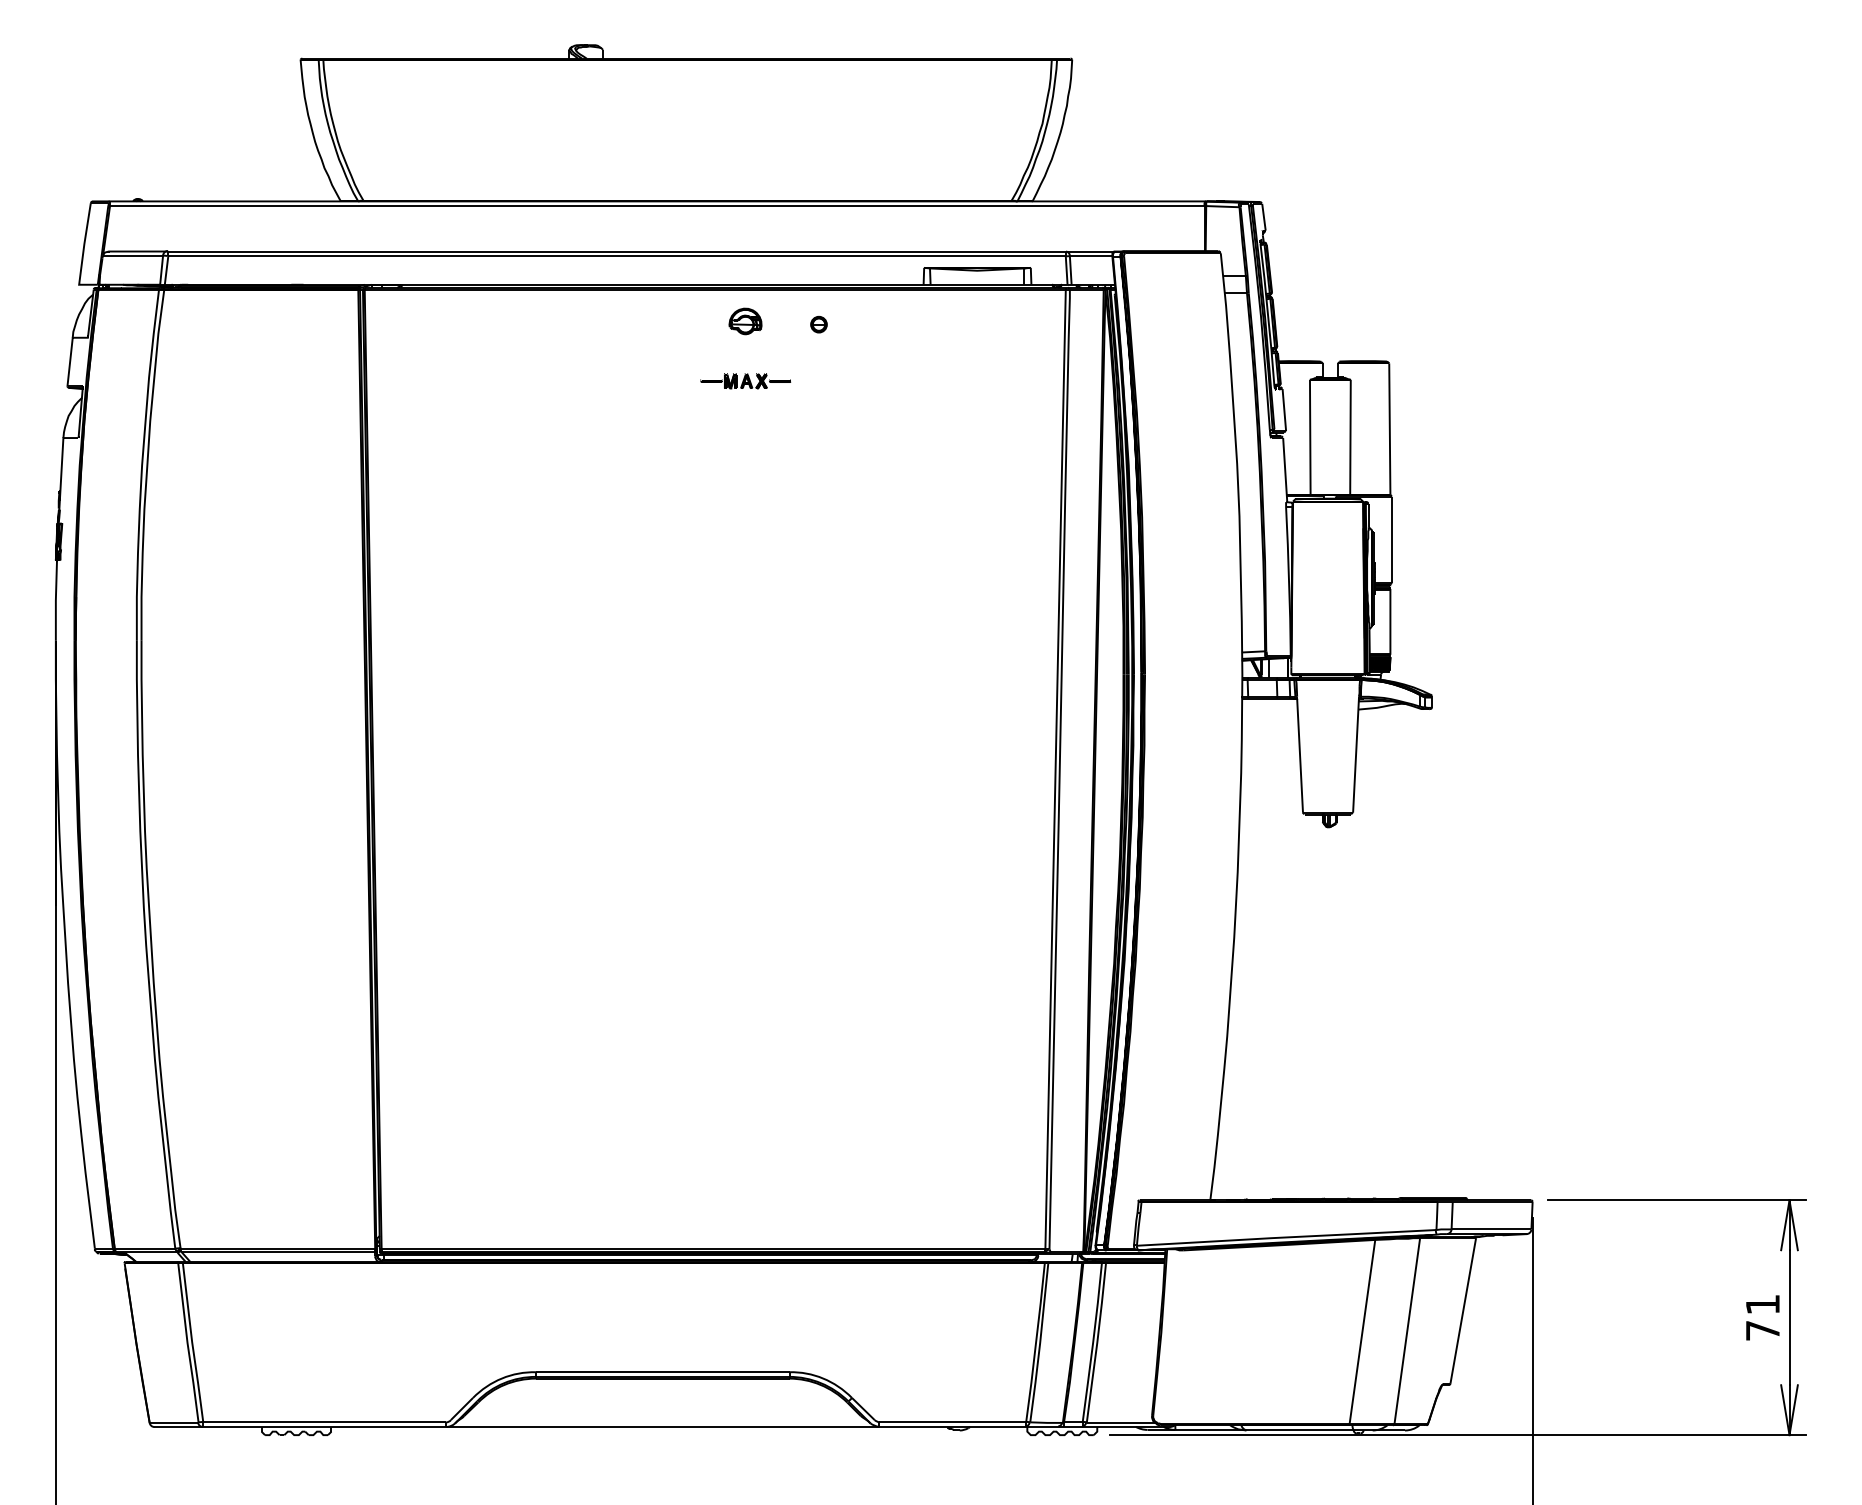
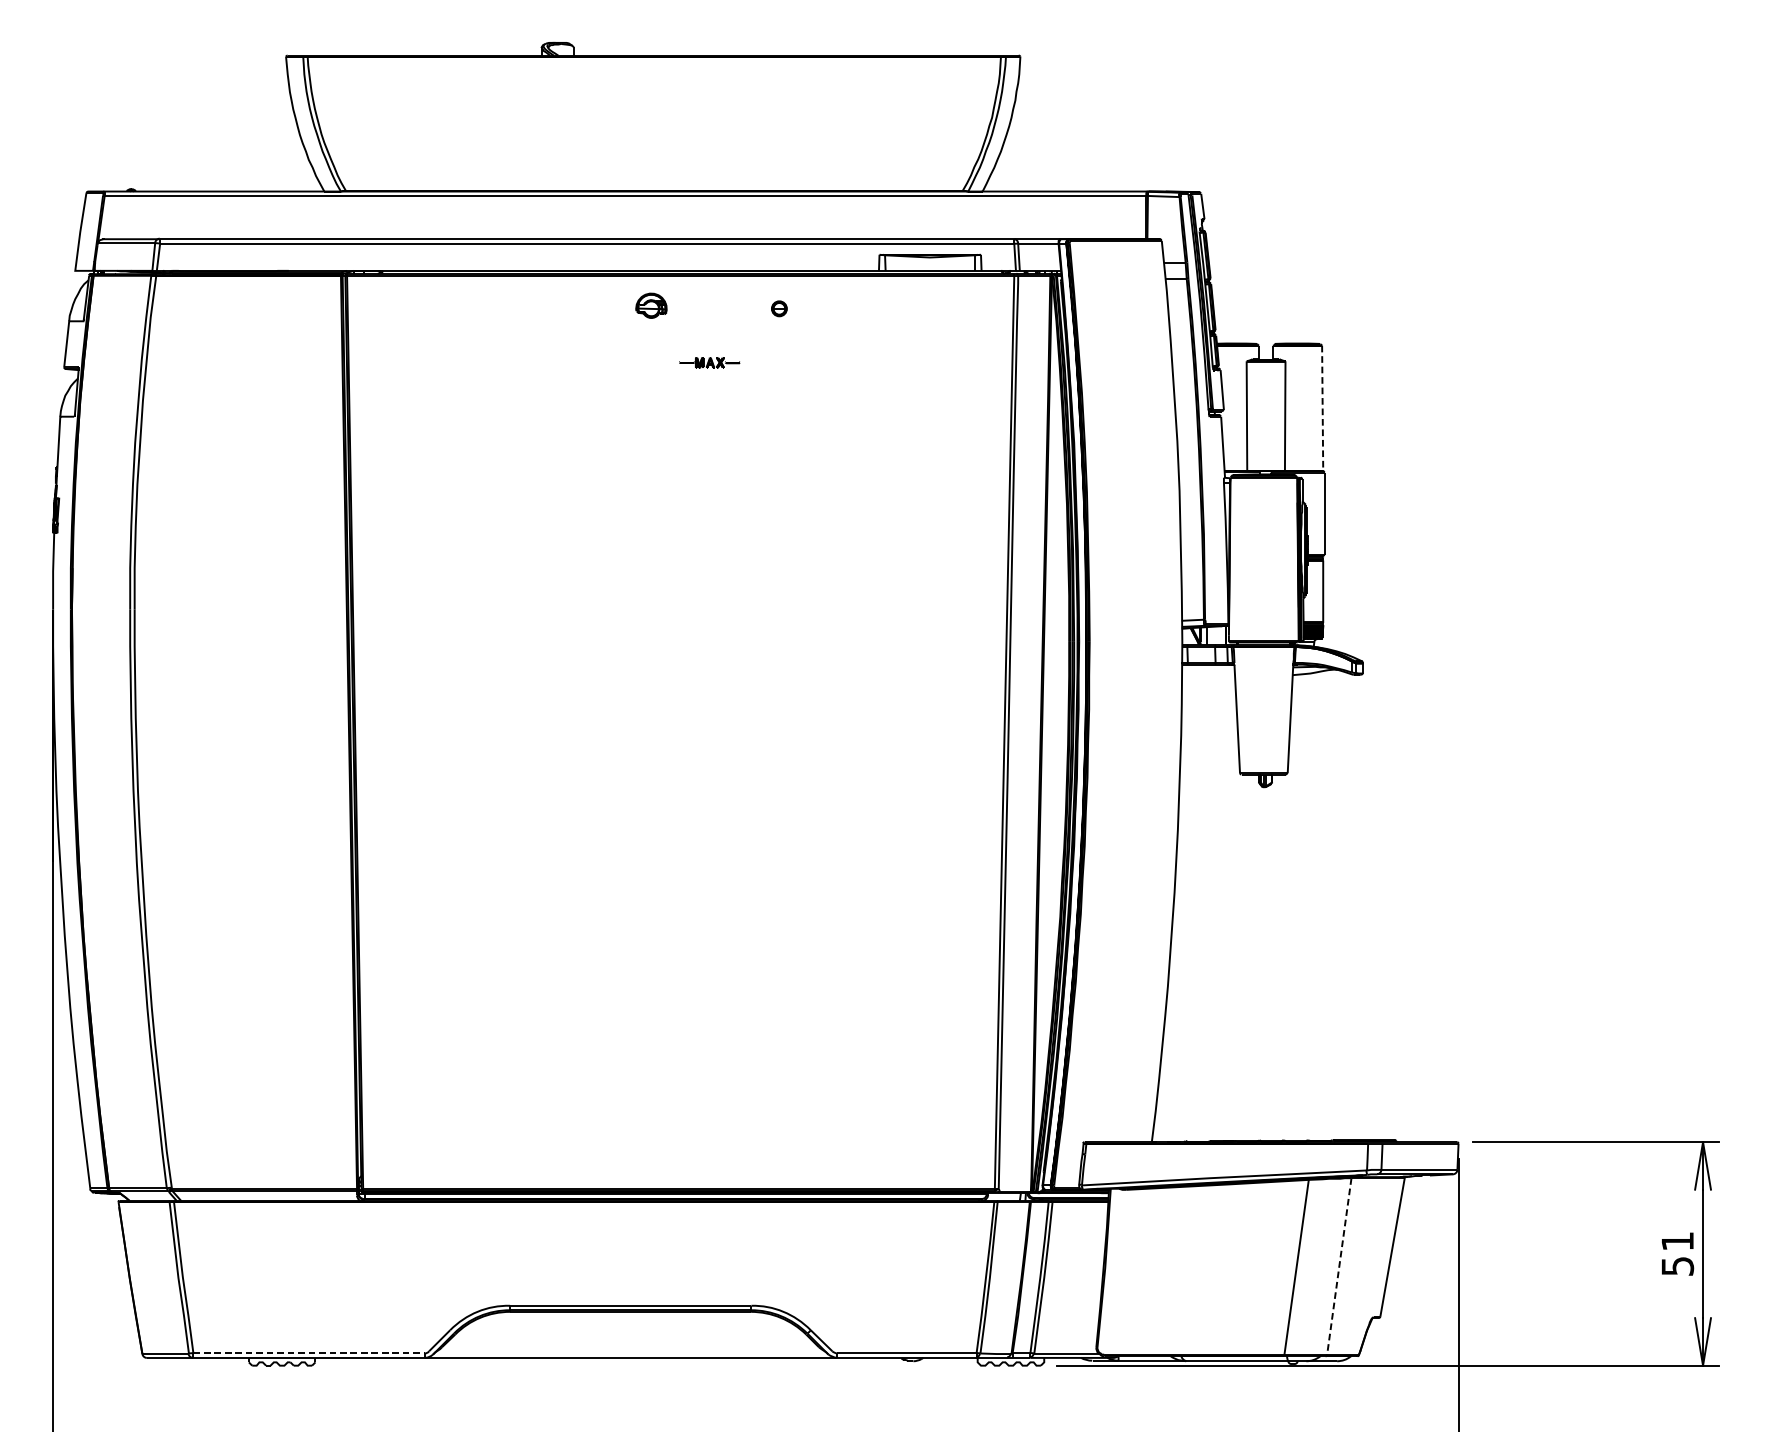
part: (745, 321) -> (651, 305), moved
part: (745, 381) -> (709, 362), size x0.7
line: (1389, 428) -> (1322, 407), solid -> dashed
text: (1763, 1330) -> (1678, 1266), 71 -> 51
line: (1407, 1331) -> (1339, 1267), solid -> dashed
line: (324, 1422) -> (308, 1353), solid -> dashed

